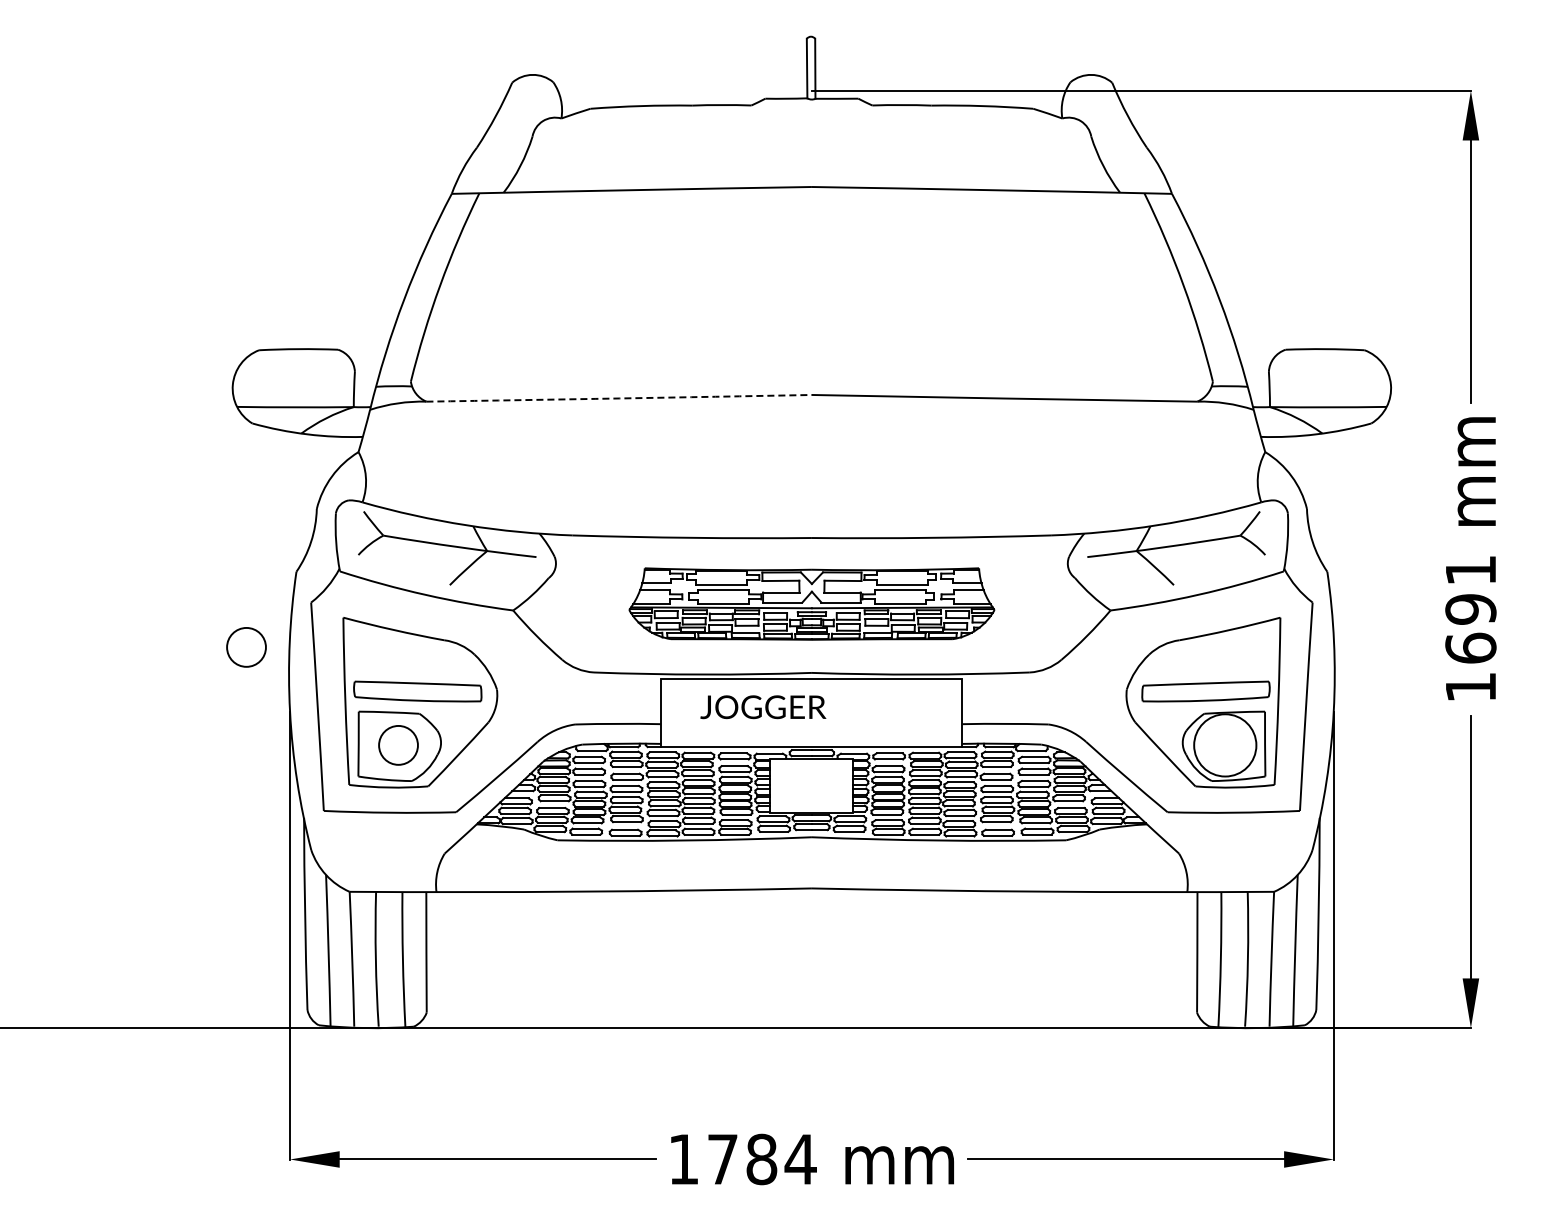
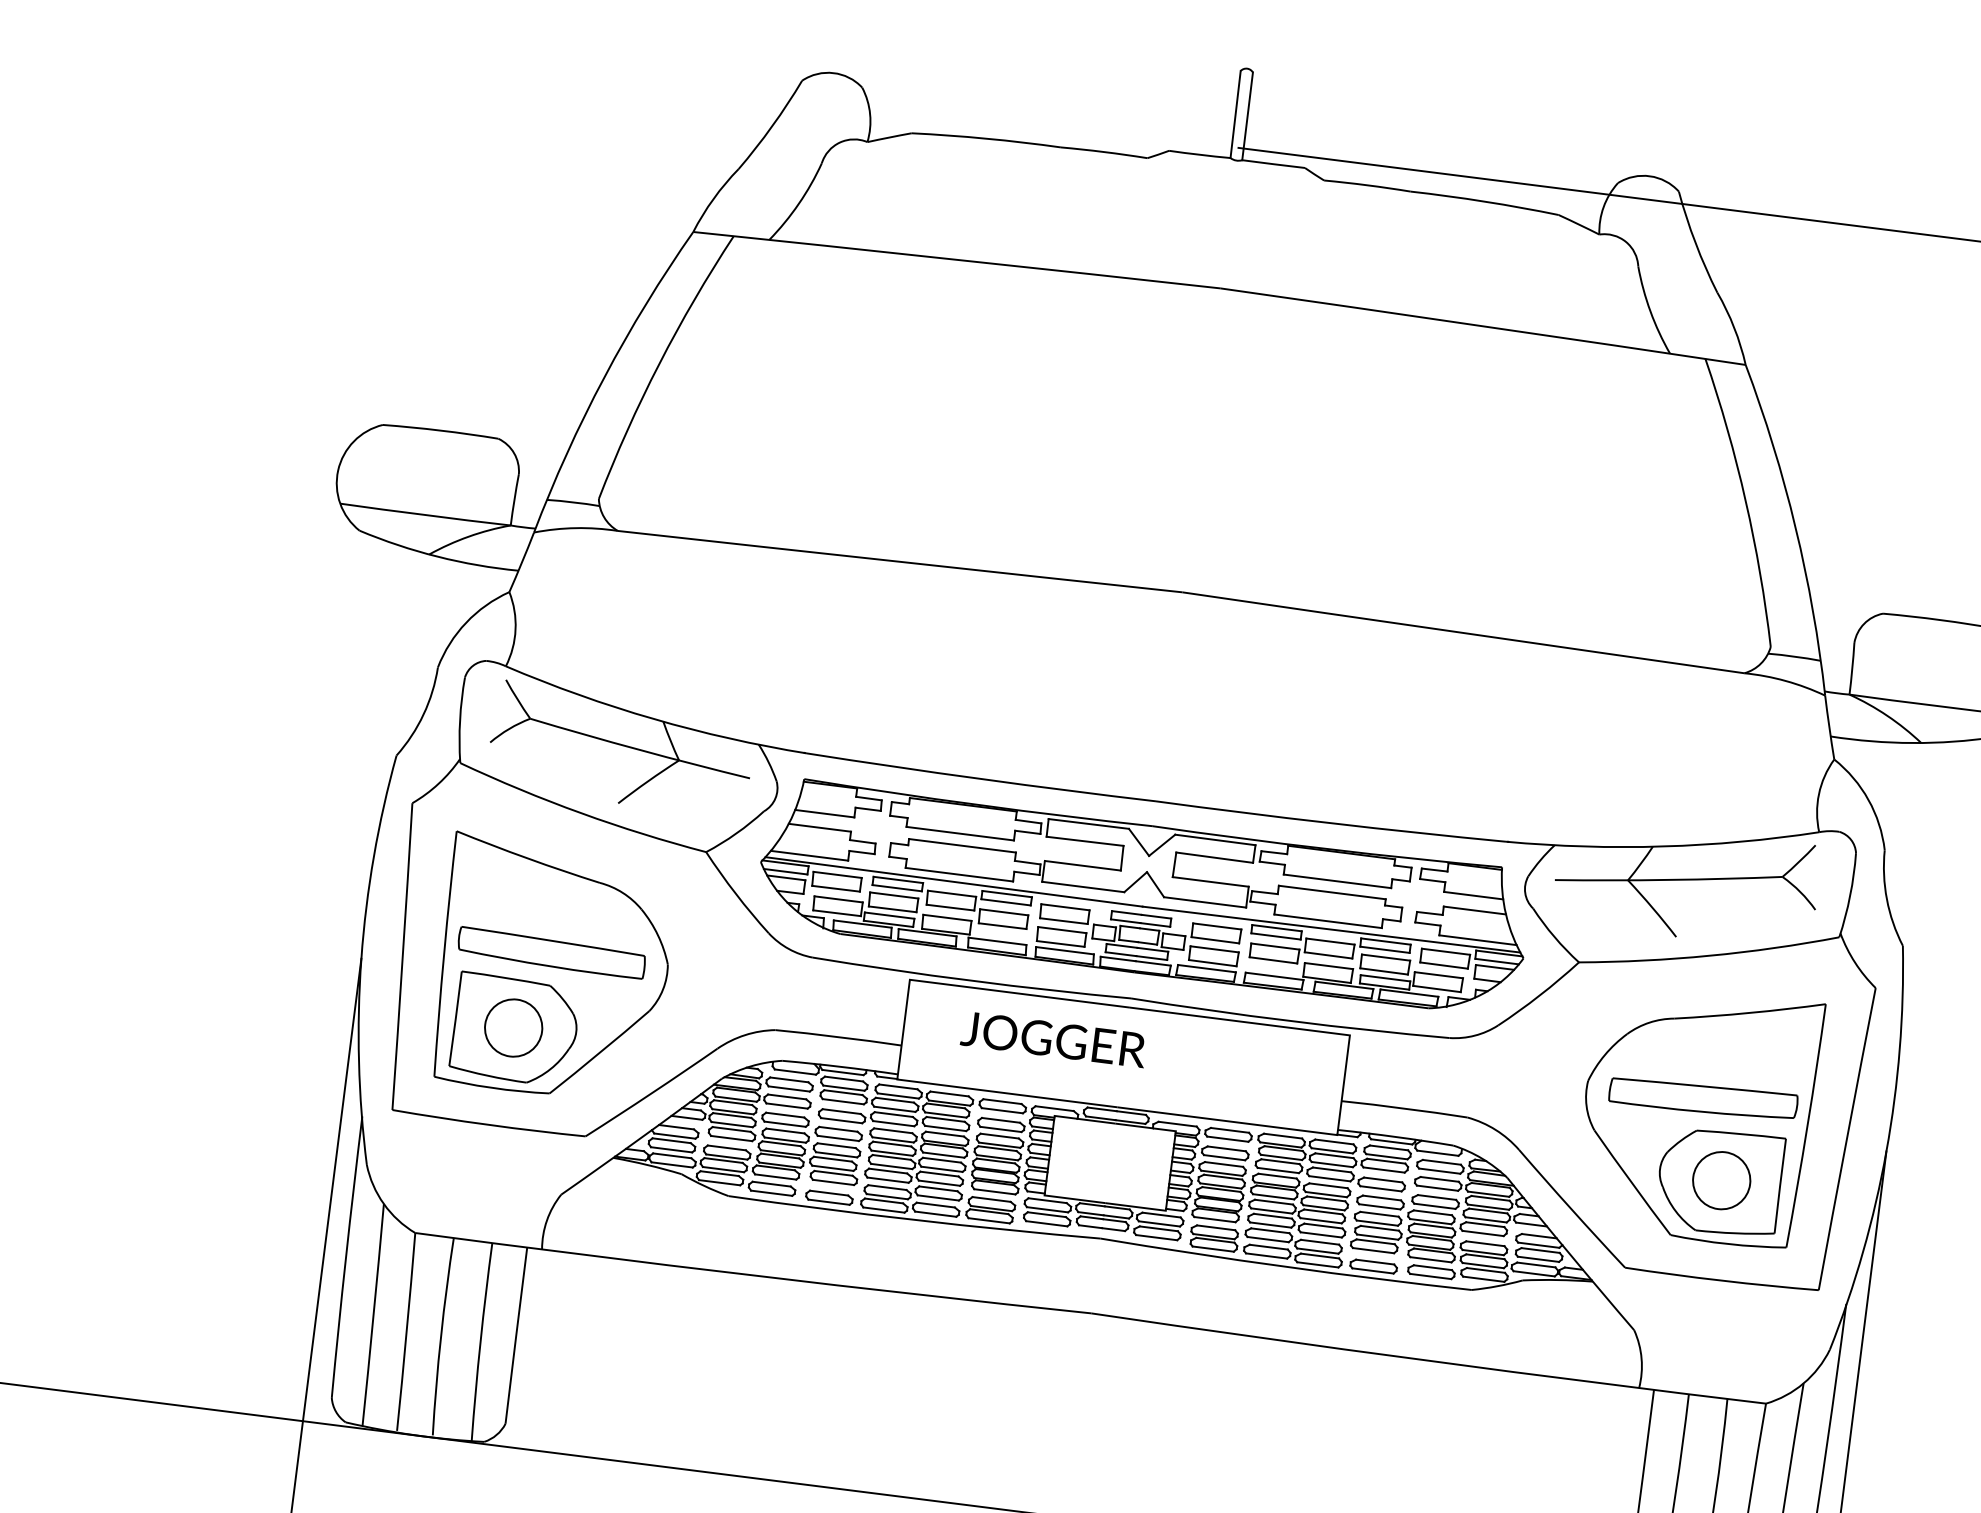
arc: (619, 398) -> (900, 561), dashed -> solid
part: (811, 603) -> (1143, 896), size x1.43
circle: (246, 647) -> (309, 856), removed
circle: (1224, 744) -> (1720, 1179), size x0.62

